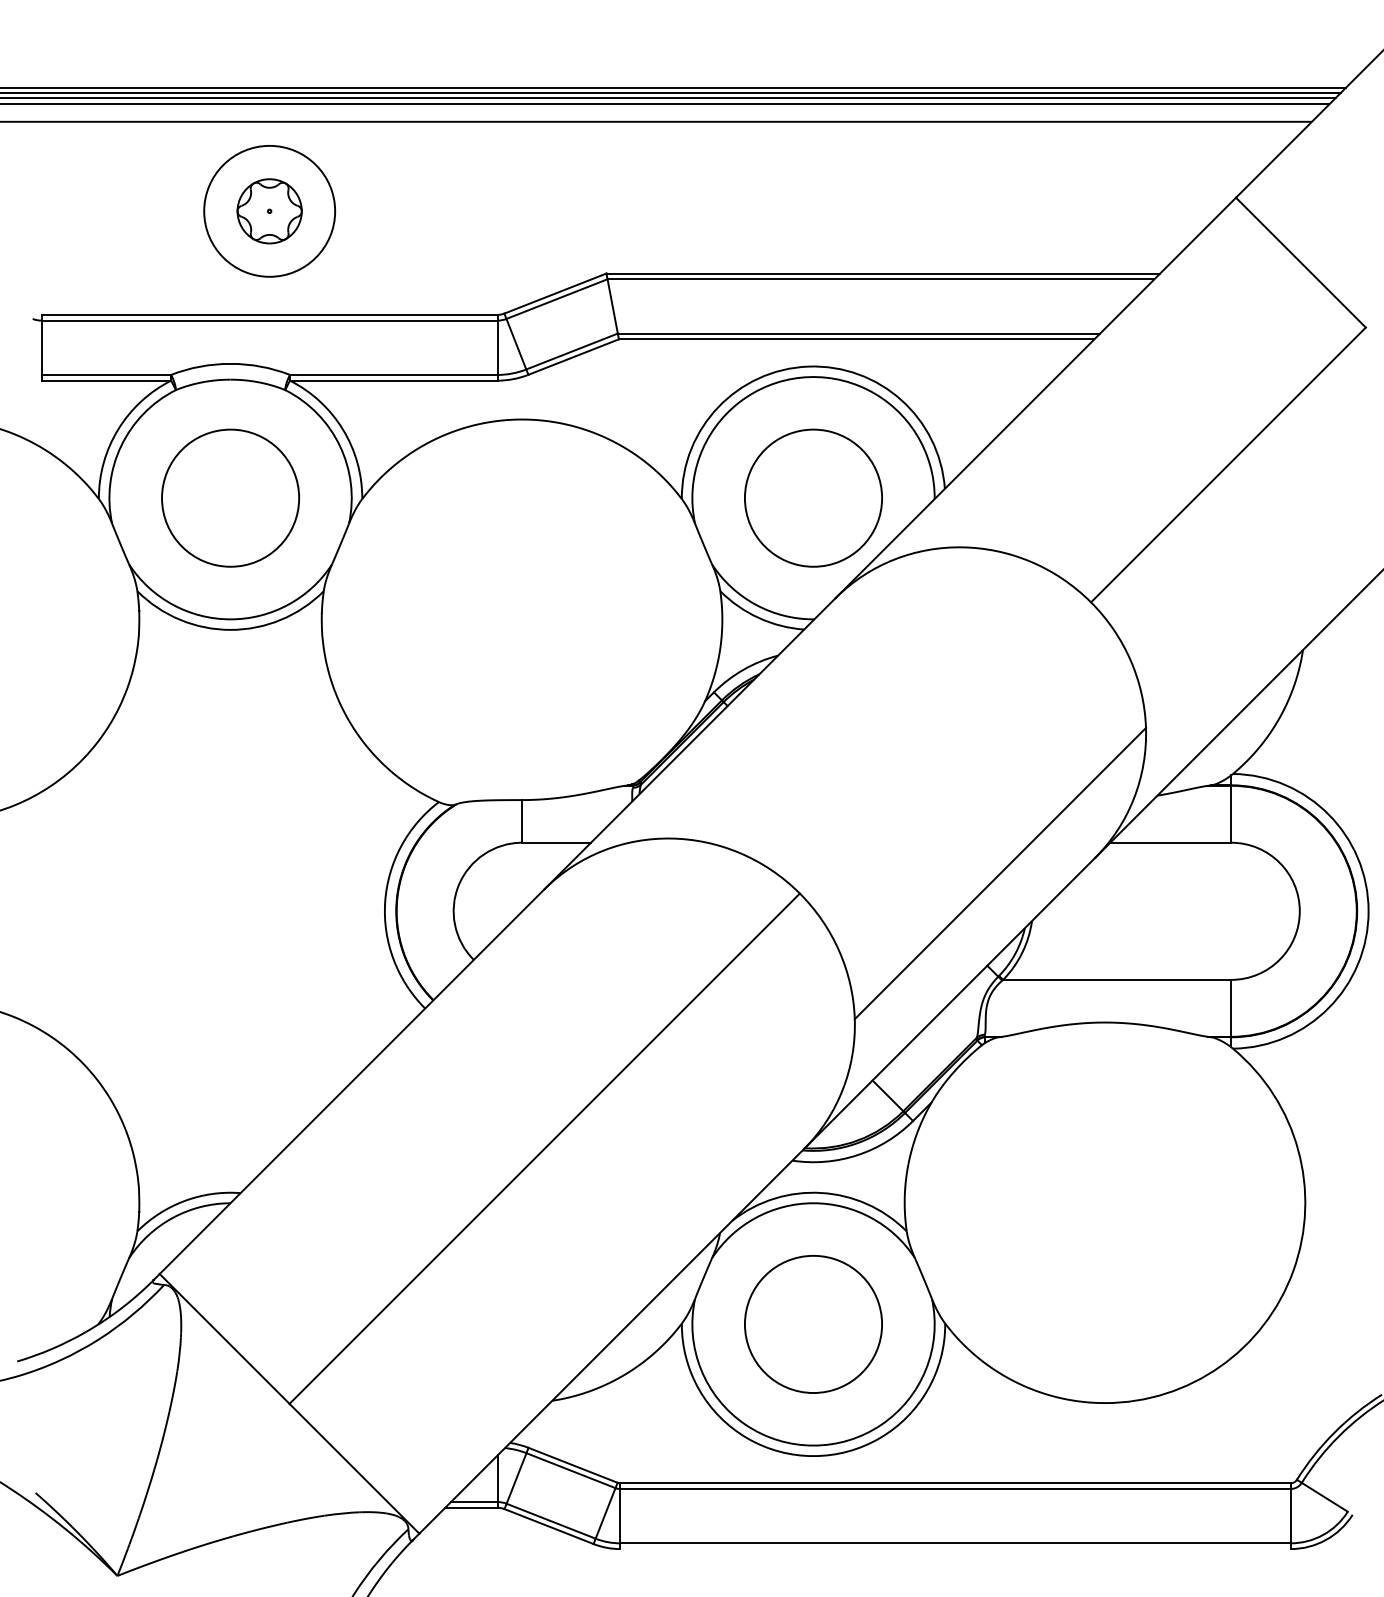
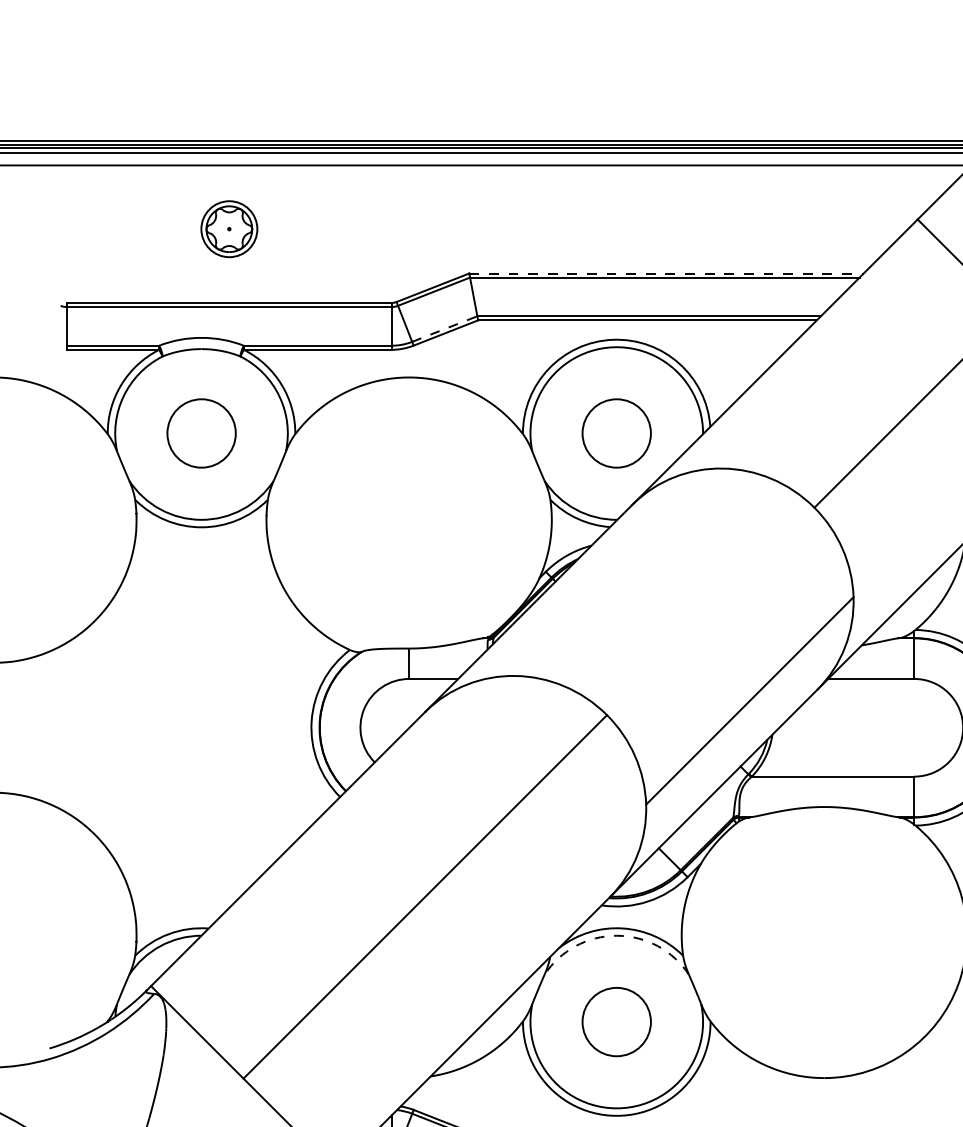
circle: (269, 210) -> (229, 228), size x0.6
line: (883, 273) -> (666, 273), solid -> dashed
line: (572, 351) -> (445, 329), solid -> dashed
circle: (230, 497) -> (201, 433), size x0.7
circle: (813, 497) -> (616, 433), size x0.7
arc: (813, 1203) -> (616, 935), solid -> dashed
circle: (813, 1324) -> (616, 1022), size x0.7

